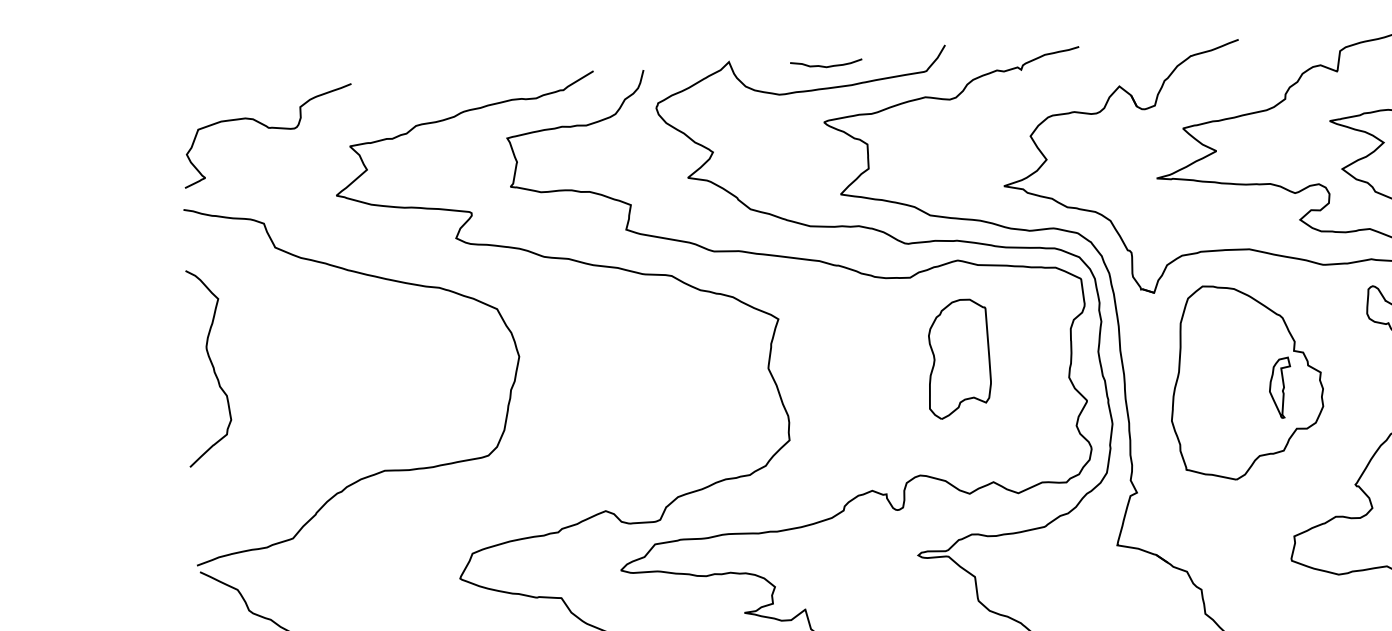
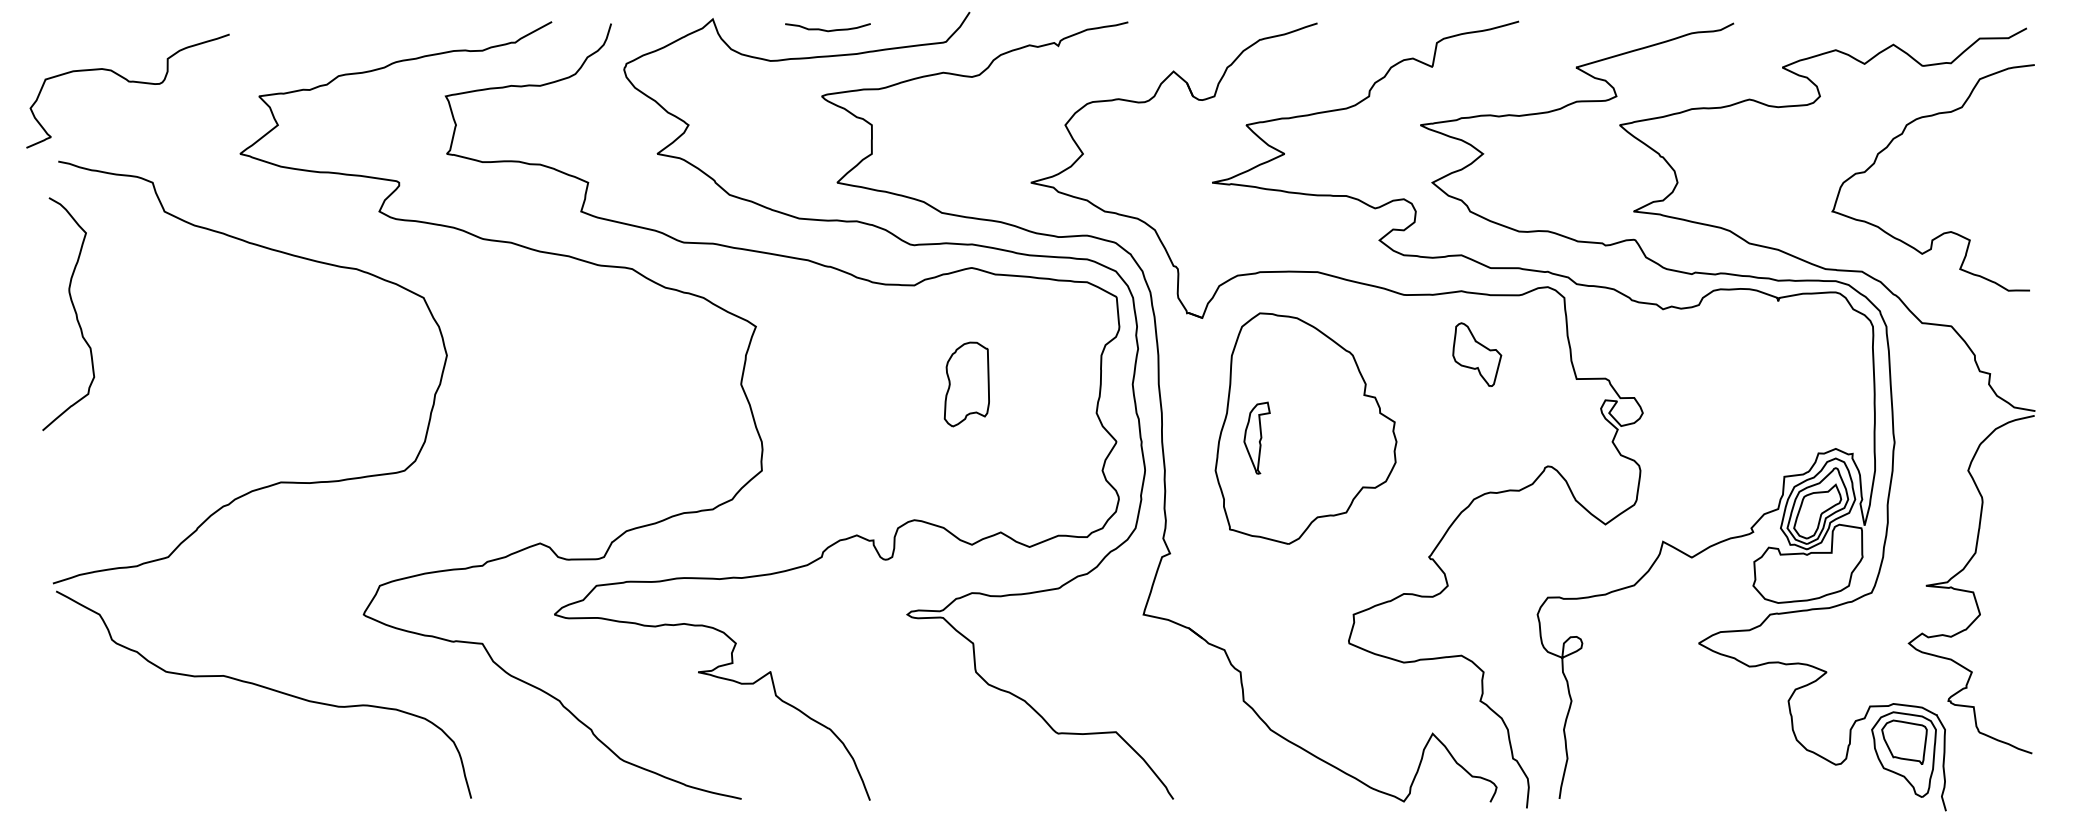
curve: (268, 128) -> (128, 82), moved
part: (958, 358) -> (966, 384), size x0.6
curve: (211, 366) -> (74, 312), moved
part: (1279, 387) -> (1256, 437), moved

